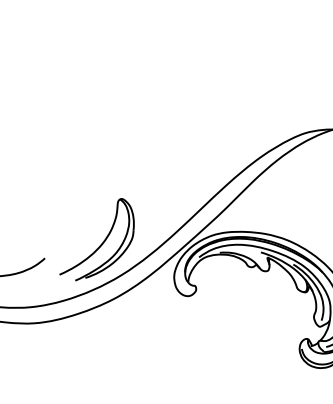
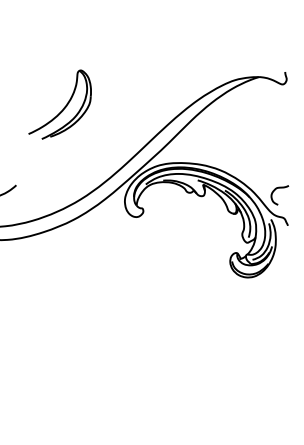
part: (96, 239) -> (59, 104), moved

